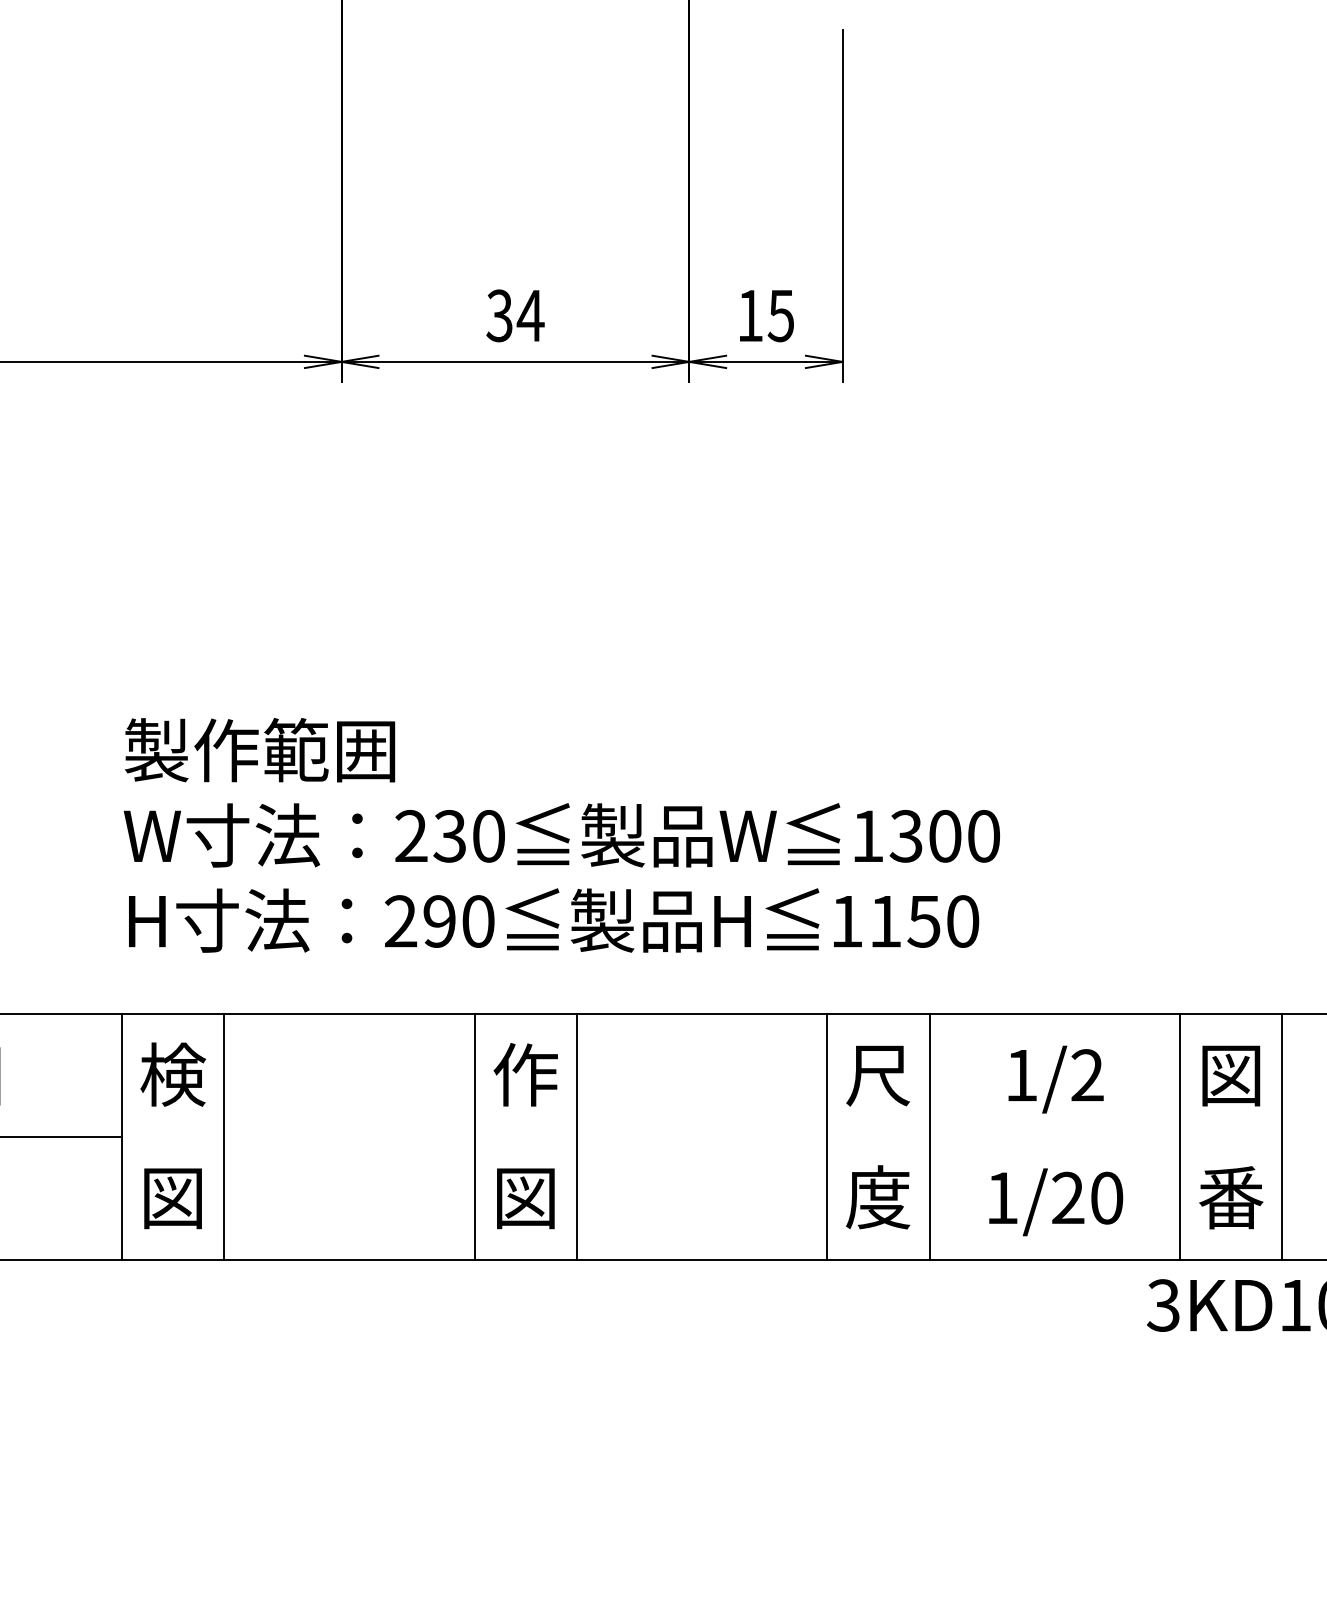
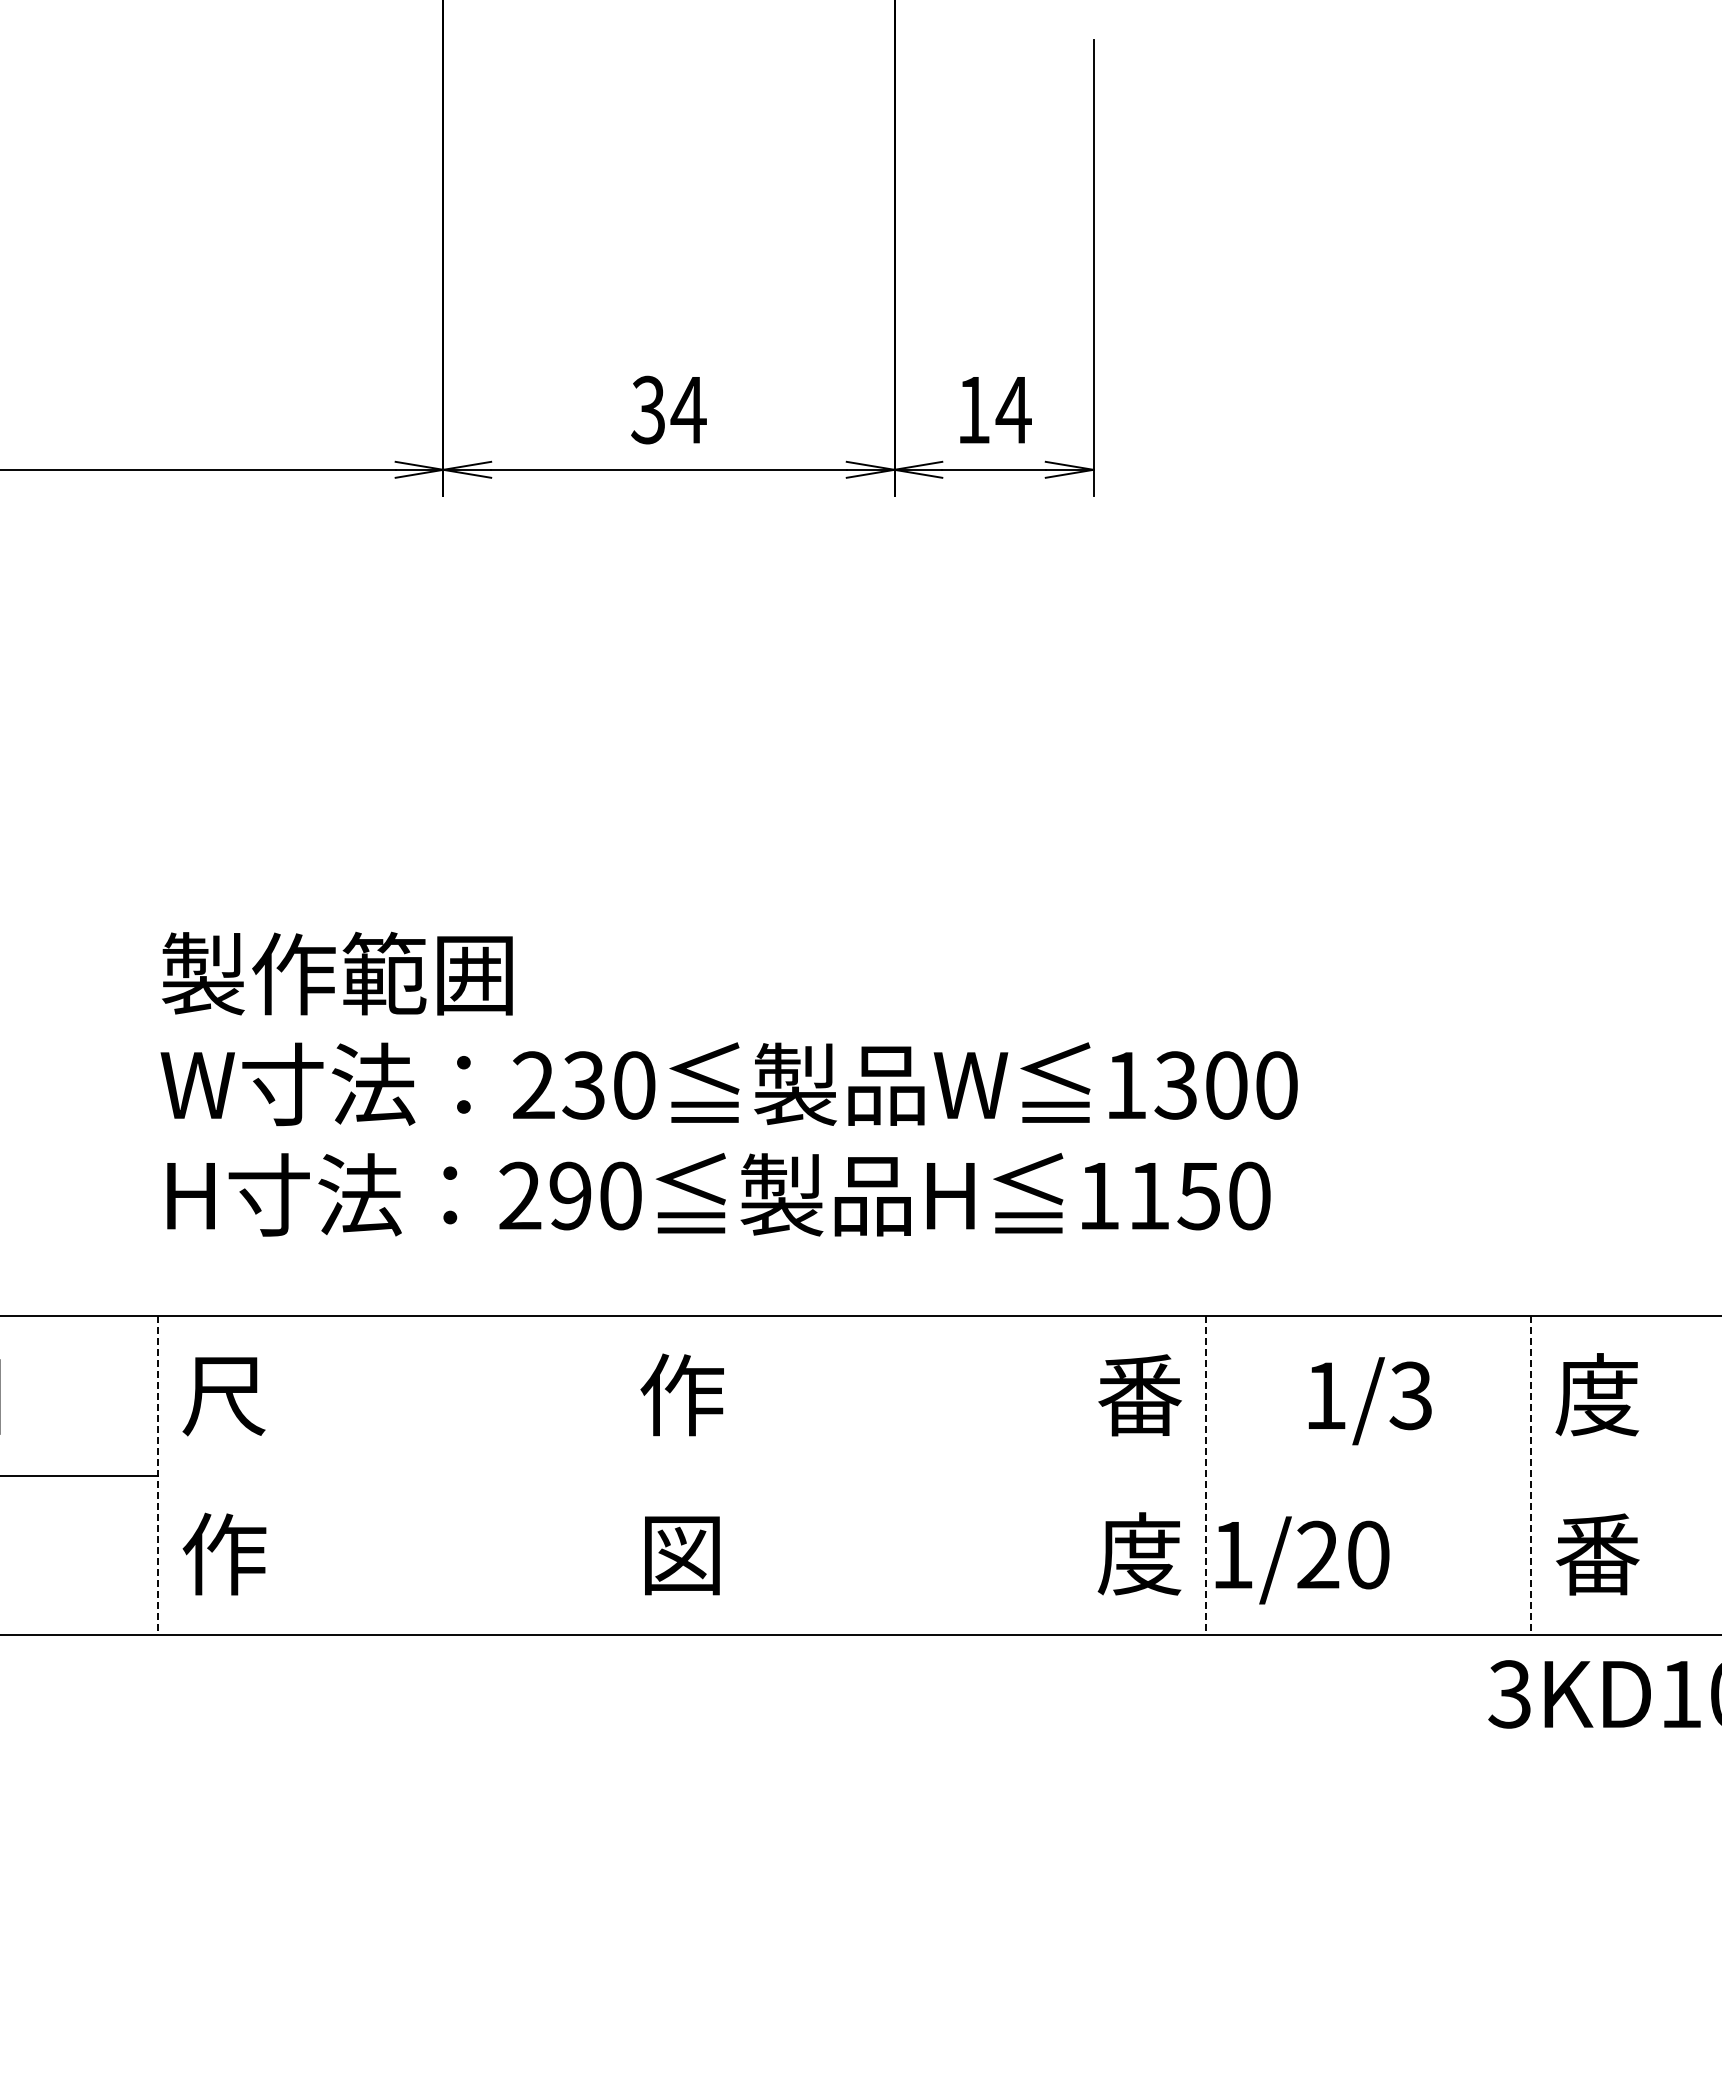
text: (781, 316) -> (1013, 410), 15 -> 14
text: (173, 1074) -> (224, 1394), 検 -> 尺
text: (1231, 1074) -> (1597, 1394), 図 -> 度
text: (878, 1075) -> (1139, 1395), 尺 -> 番
text: (1086, 1075) -> (1410, 1395), 1/2 -> 1/3
line: (223, 1136) -> (290, 1475), removed
line: (474, 1136) -> (615, 1475), removed
line: (576, 1136) -> (748, 1475), removed
line: (827, 1136) -> (1073, 1475), removed
line: (1282, 1136) -> (1664, 1475), removed
line: (122, 1137) -> (158, 1476), solid -> dashed
line: (929, 1137) -> (1206, 1476), solid -> dashed
line: (1180, 1137) -> (1531, 1476), solid -> dashed
text: (173, 1196) -> (224, 1553), 図 -> 作
text: (1056, 1202) -> (1302, 1560), moved

